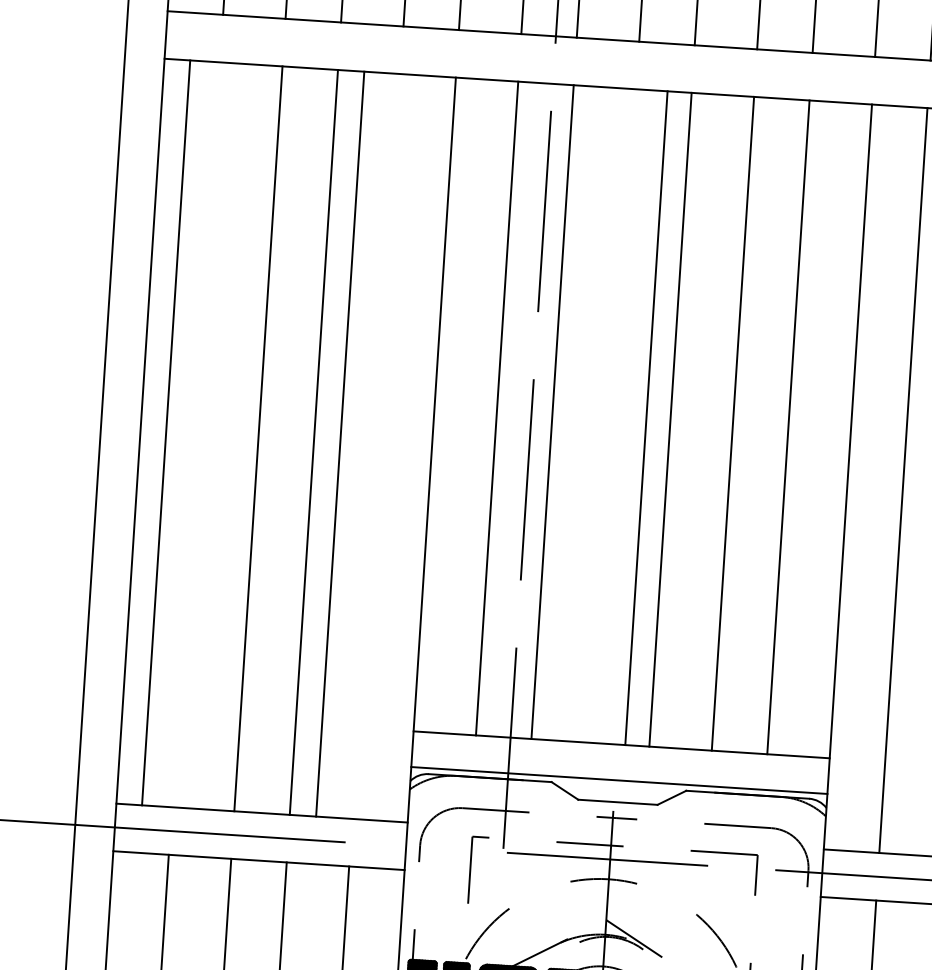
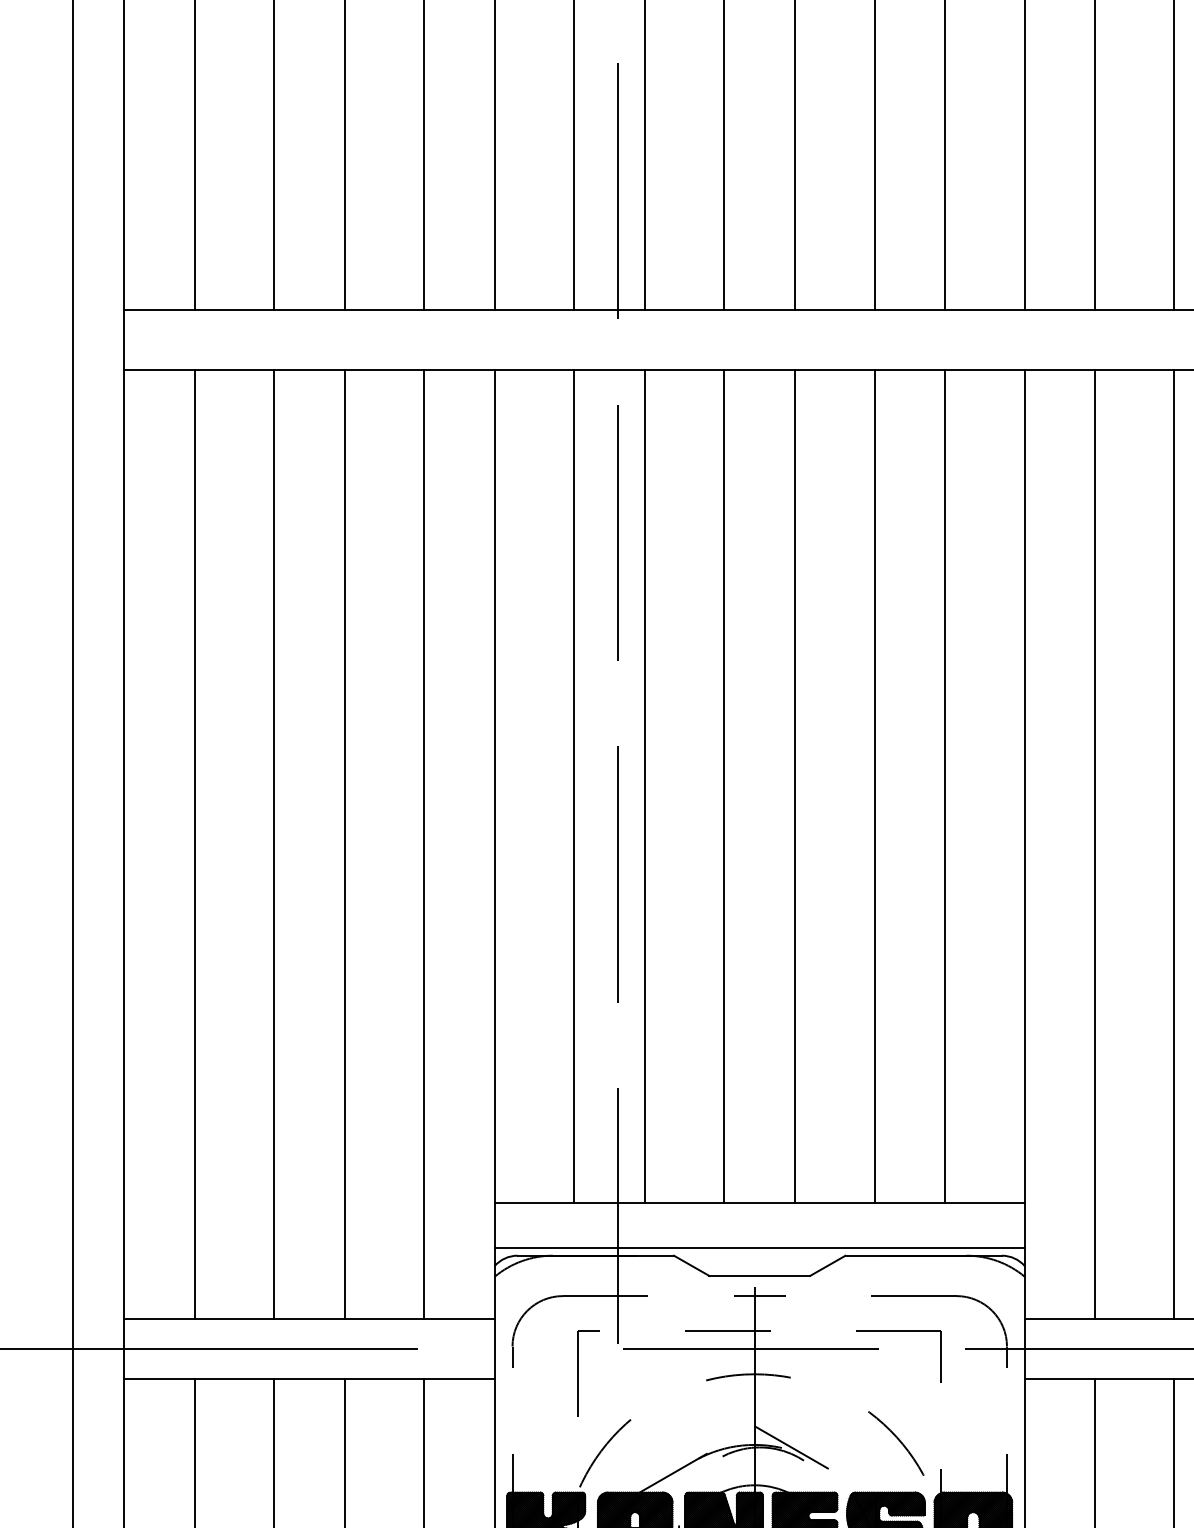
line: (646, 418) -> (724, 786), moved
line: (166, 432) -> (194, 844), moved
line: (340, 444) -> (424, 844), moved

